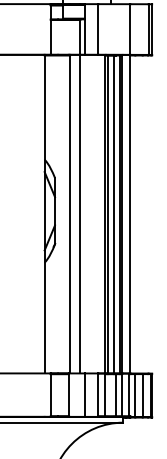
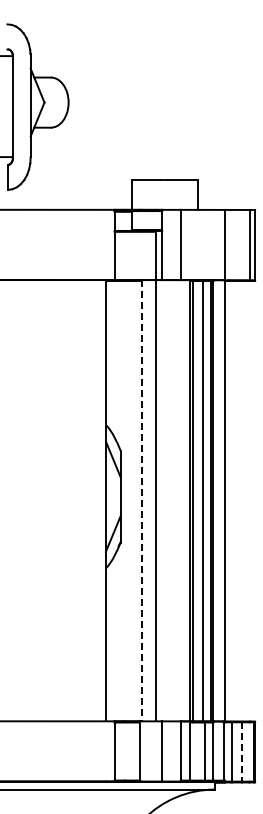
line: (70, 213) -> (141, 500), solid -> dashed
line: (143, 395) -> (242, 751), solid -> dashed

